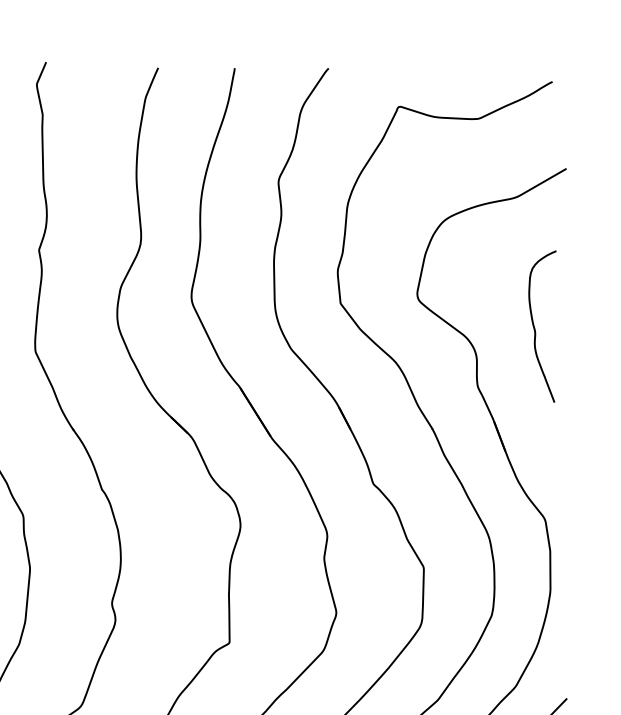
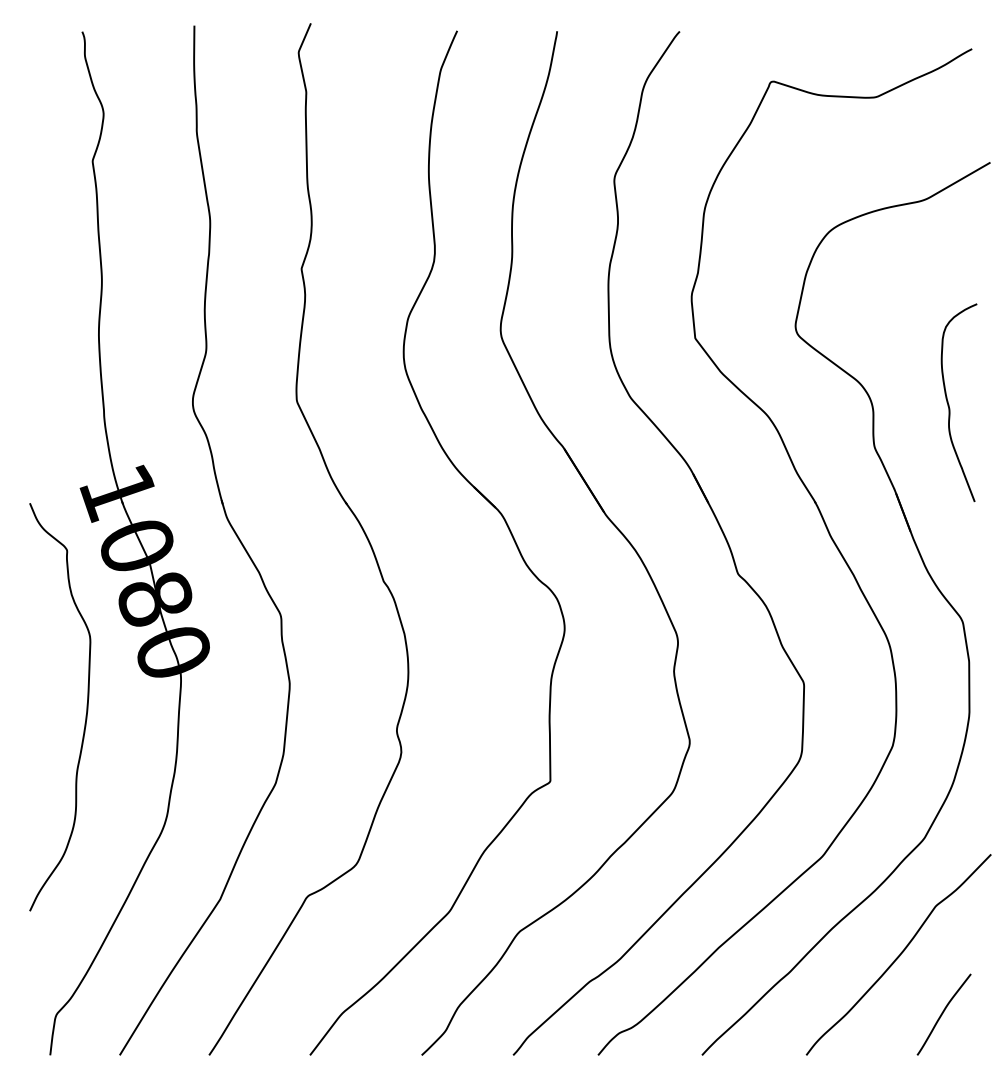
curve: (535, 327) -> (949, 404), moved

